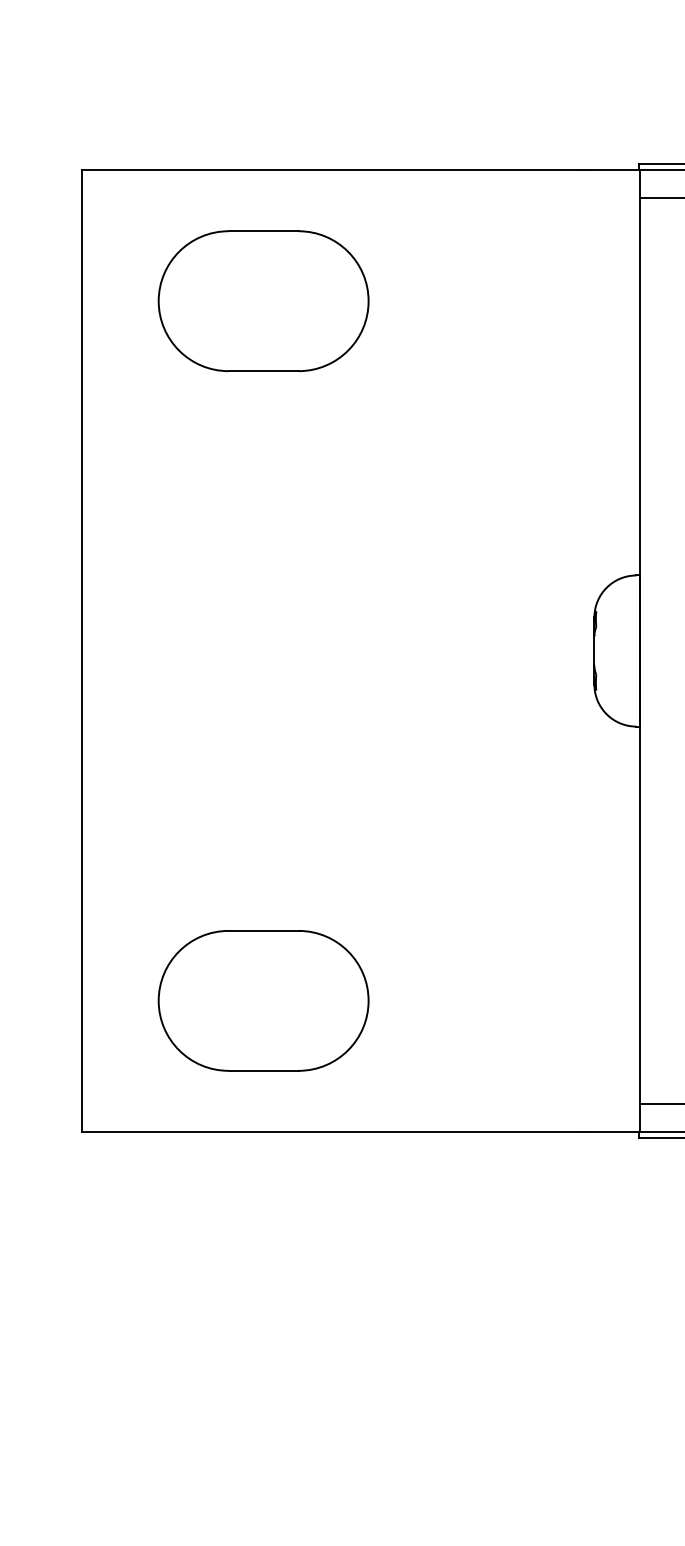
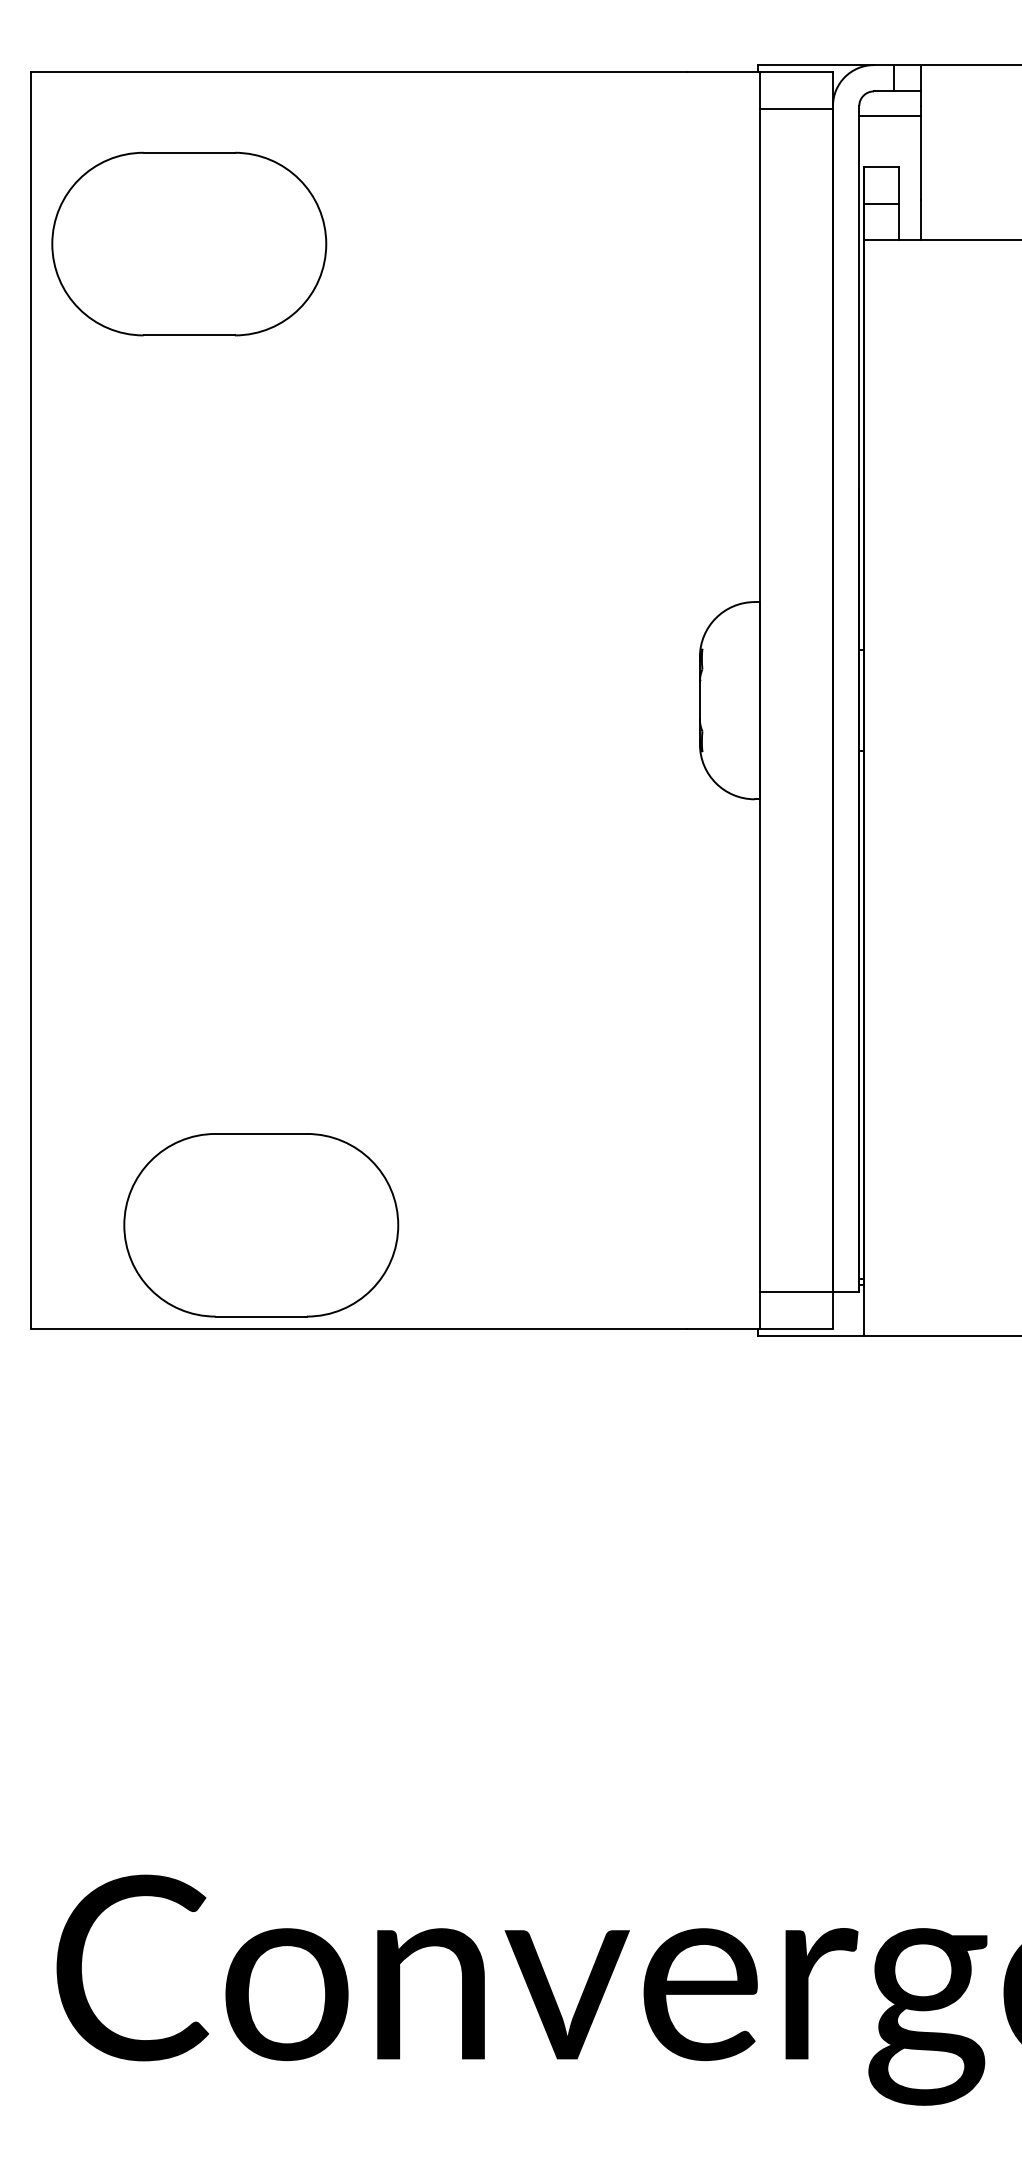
part: (263, 300) -> (189, 243), moved
part: (263, 1001) -> (261, 1225), moved

